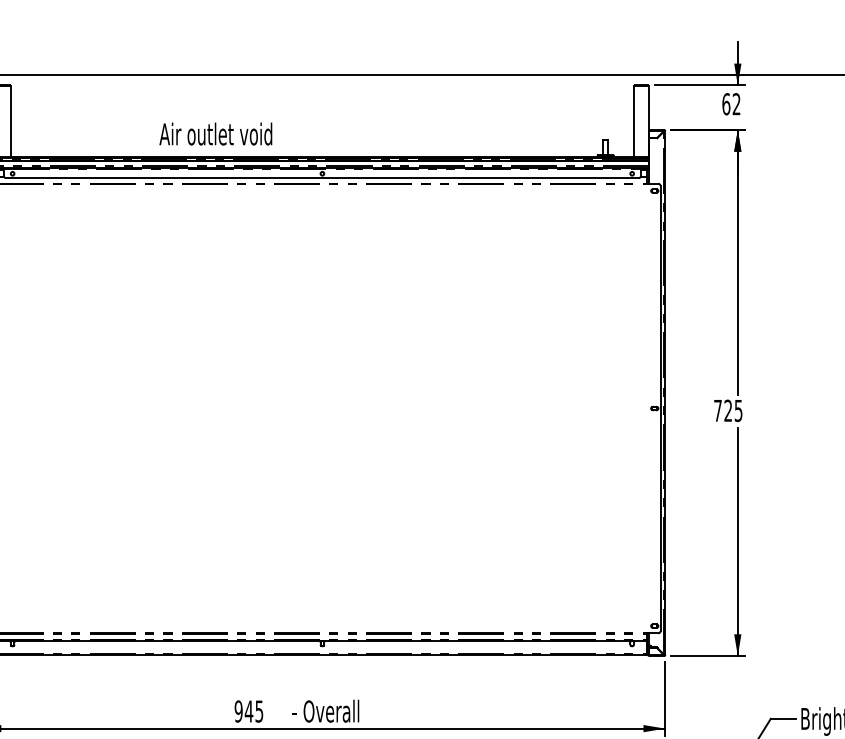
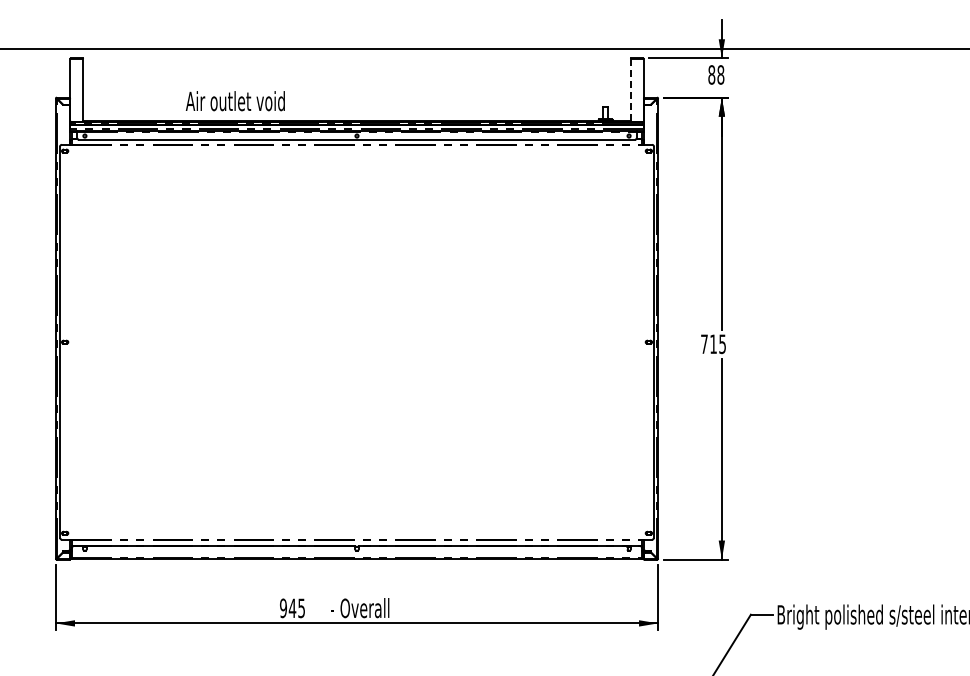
text: (731, 103) -> (716, 74), 62 -> 88
line: (633, 121) -> (630, 90), solid -> dashed
text: (214, 134) -> (234, 101), moved
text: (728, 409) -> (713, 343), 725 -> 715

